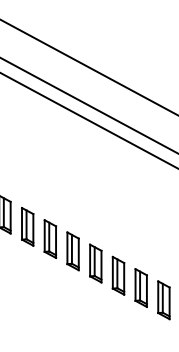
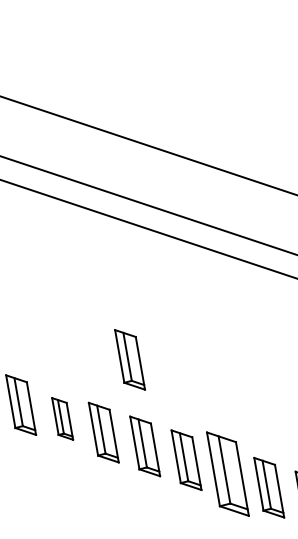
part: (72, 199) -> (129, 360), added
part: (27, 226) -> (62, 418), size x0.7
part: (118, 275) -> (227, 473), size x1.4

